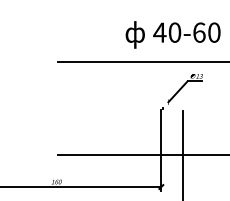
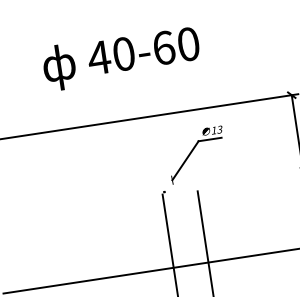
text: (172, 34) -> (120, 57), moved

